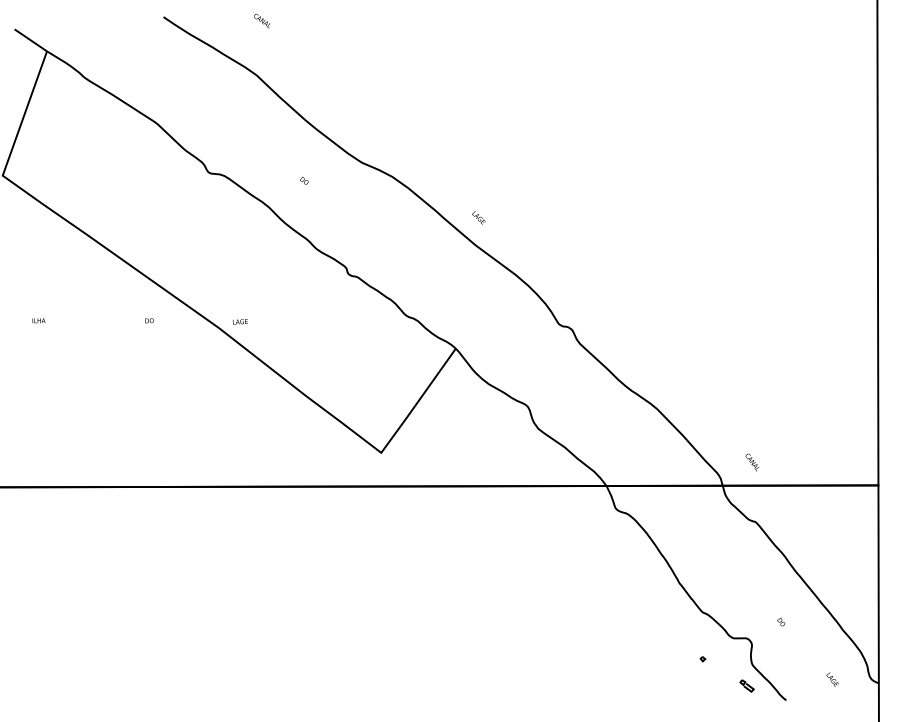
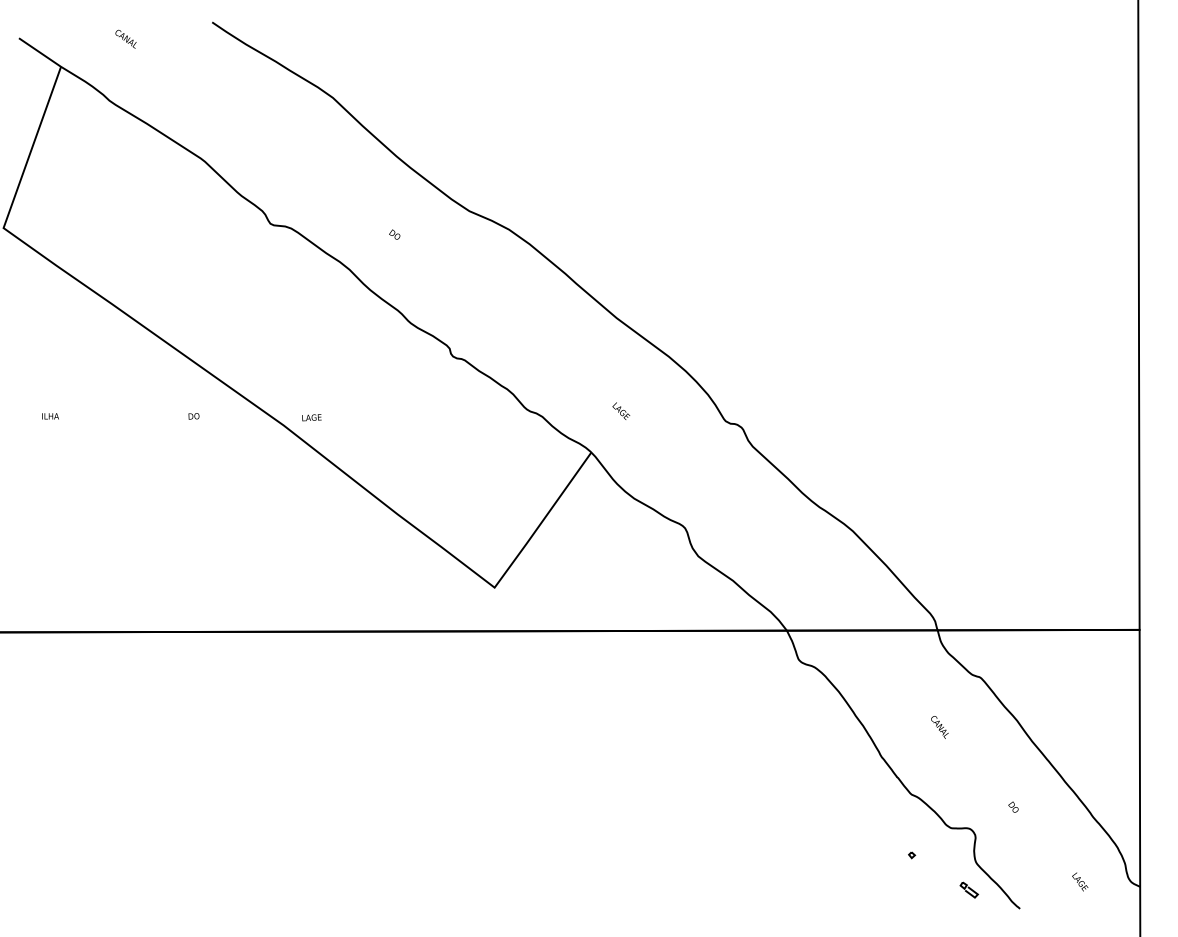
text: (262, 20) -> (126, 38), moved
text: (478, 217) -> (620, 410), moved
text: (751, 462) -> (938, 727), moved

